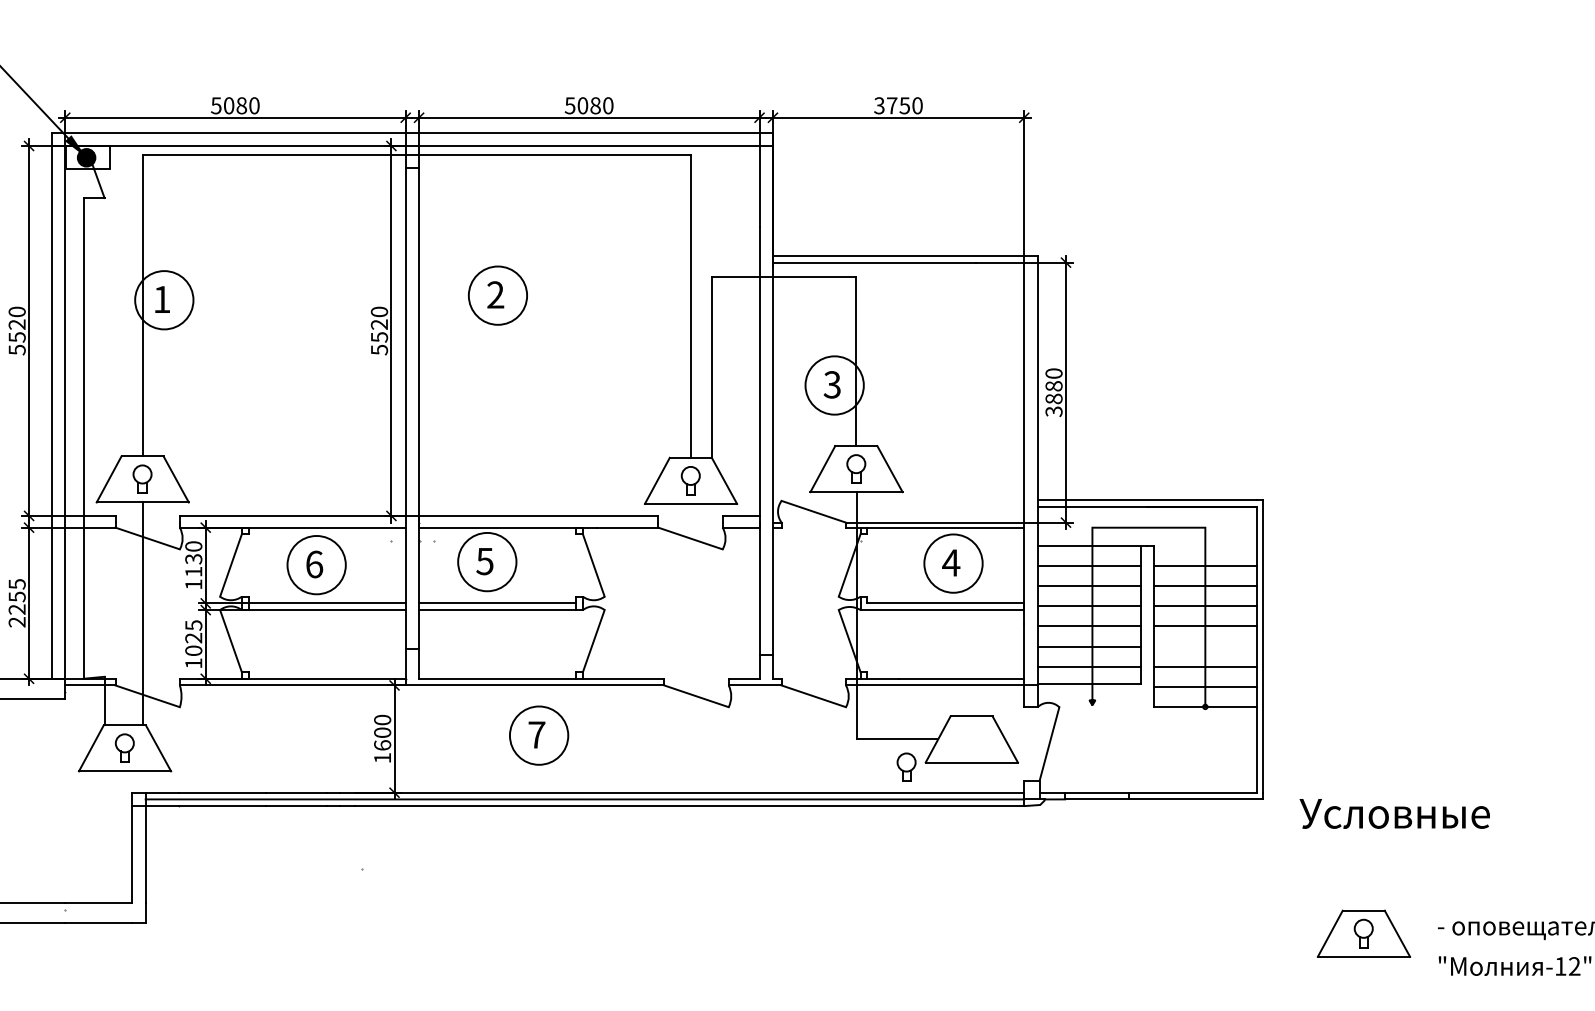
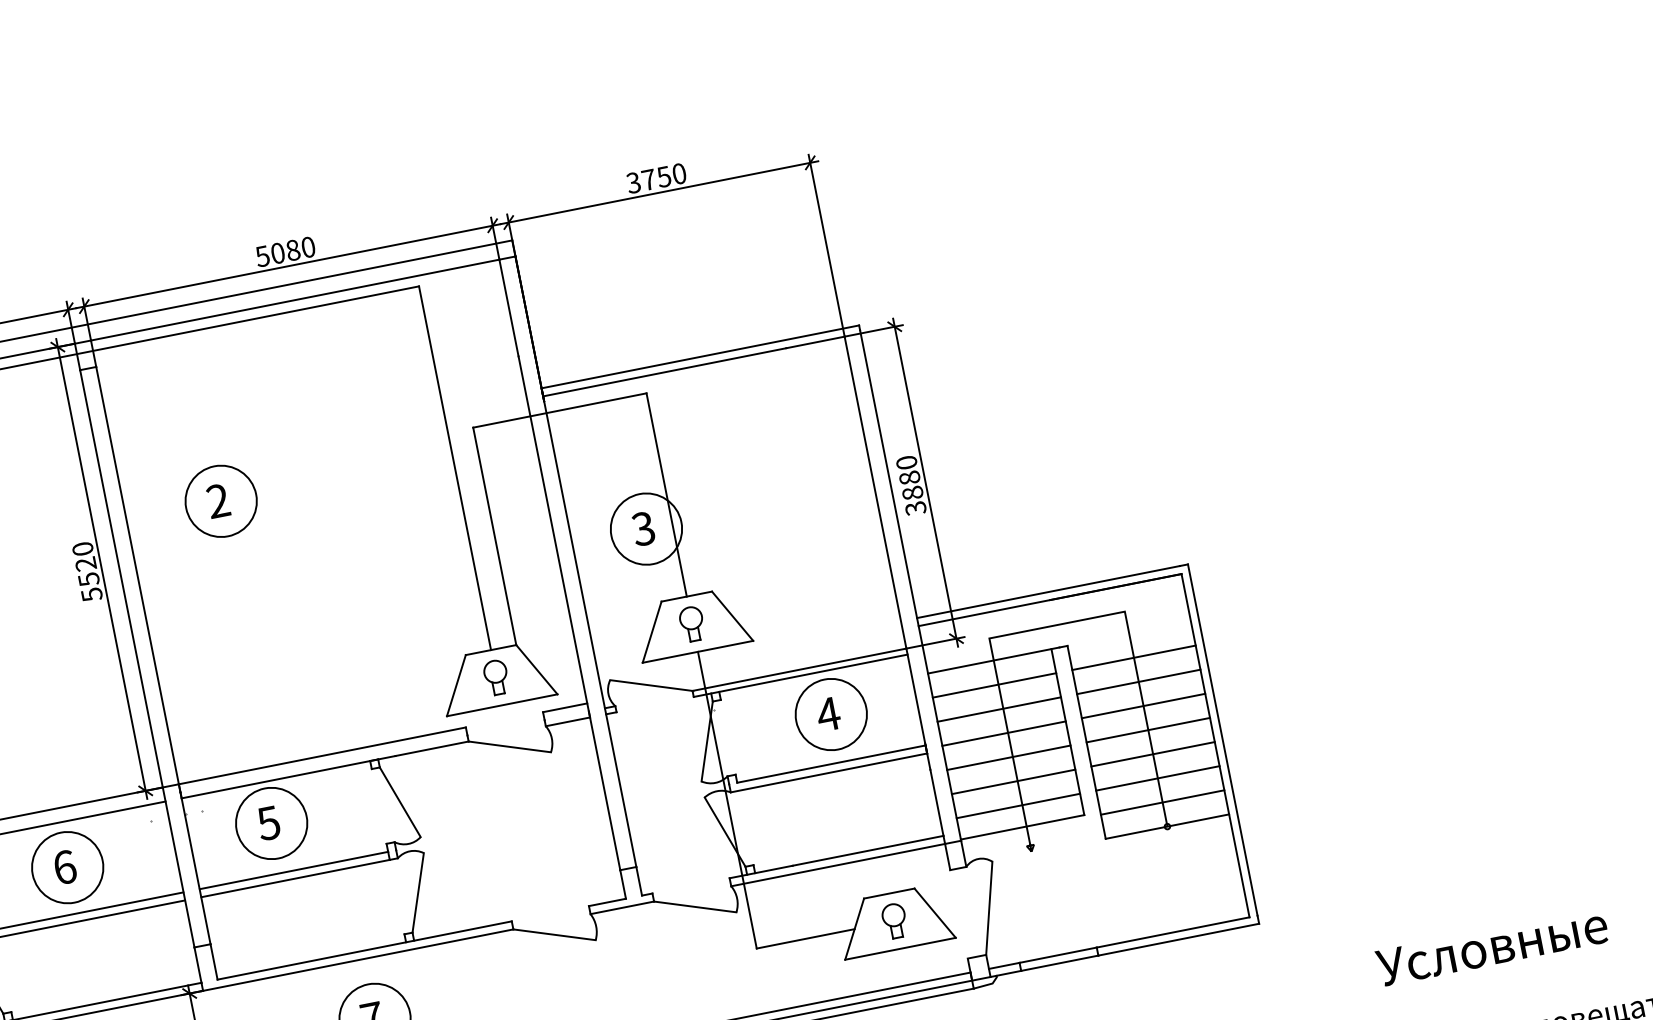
line: (1204, 646) -> (1152, 754), added
part: (906, 766) -> (894, 920), moved
text: (1394, 813) -> (1491, 946), moved

